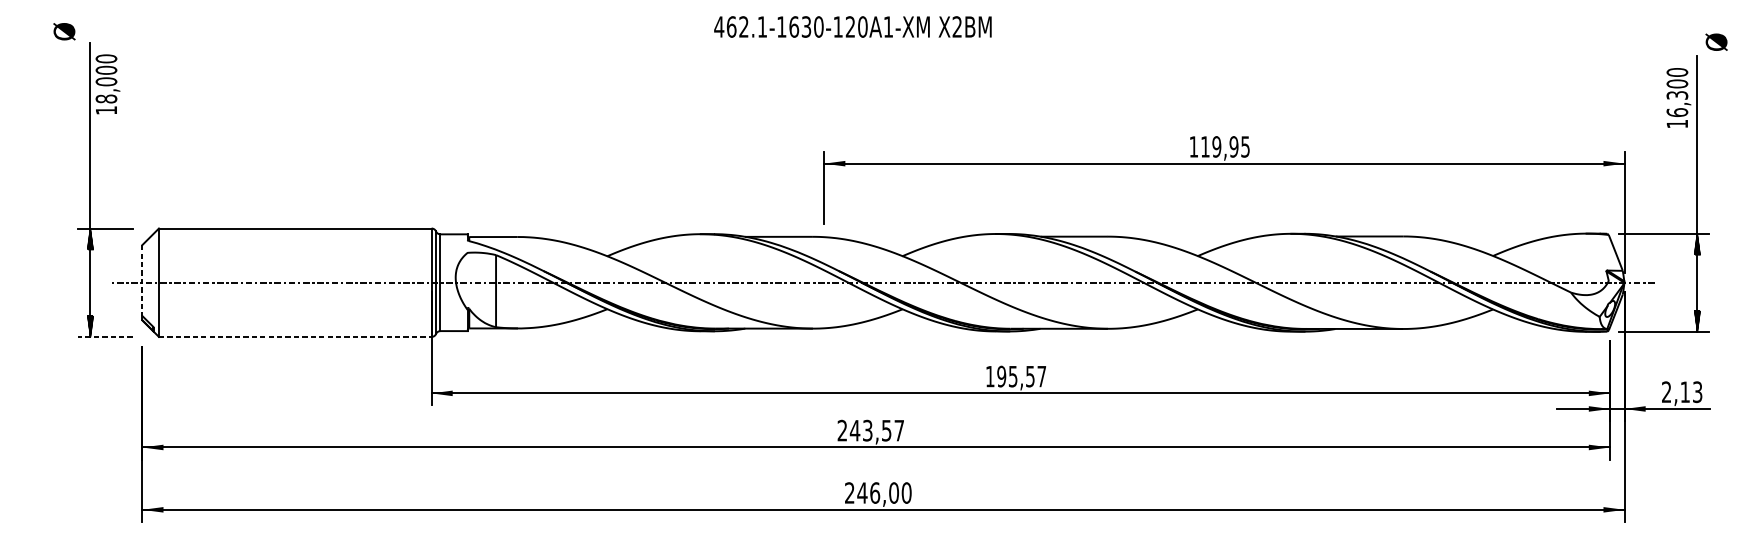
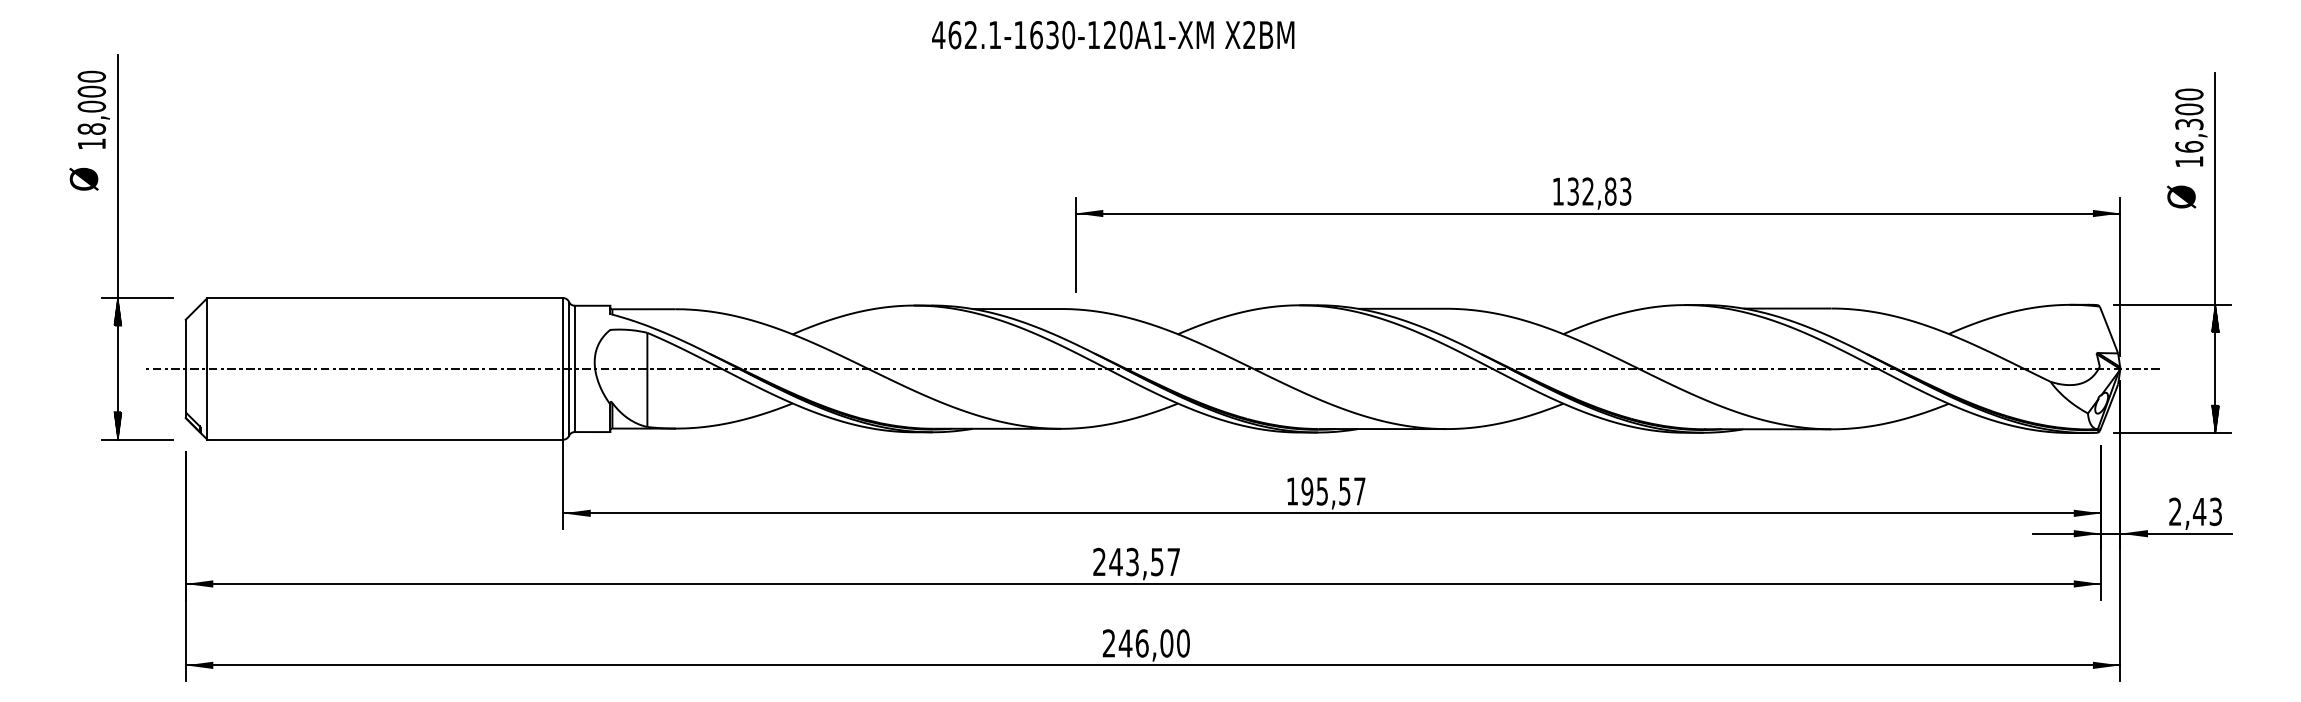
text: (64, 31) -> (83, 178), moved
text: (1716, 41) -> (2181, 196), moved
text: (107, 83) -> (93, 109), moved
text: (1225, 146) -> (1599, 191), 119,95 -> 132,83
line: (142, 280) -> (185, 366), dashed -> solid
line: (105, 336) -> (137, 439), dashed -> solid
line: (295, 336) -> (385, 439), dashed -> solid
text: (1685, 391) -> (2199, 511), 2,13 -> 2,43

